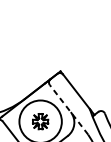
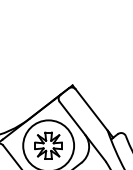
line: (68, 109) -> (82, 131), dashed -> solid
part: (40, 121) -> (48, 145), size x1.43

